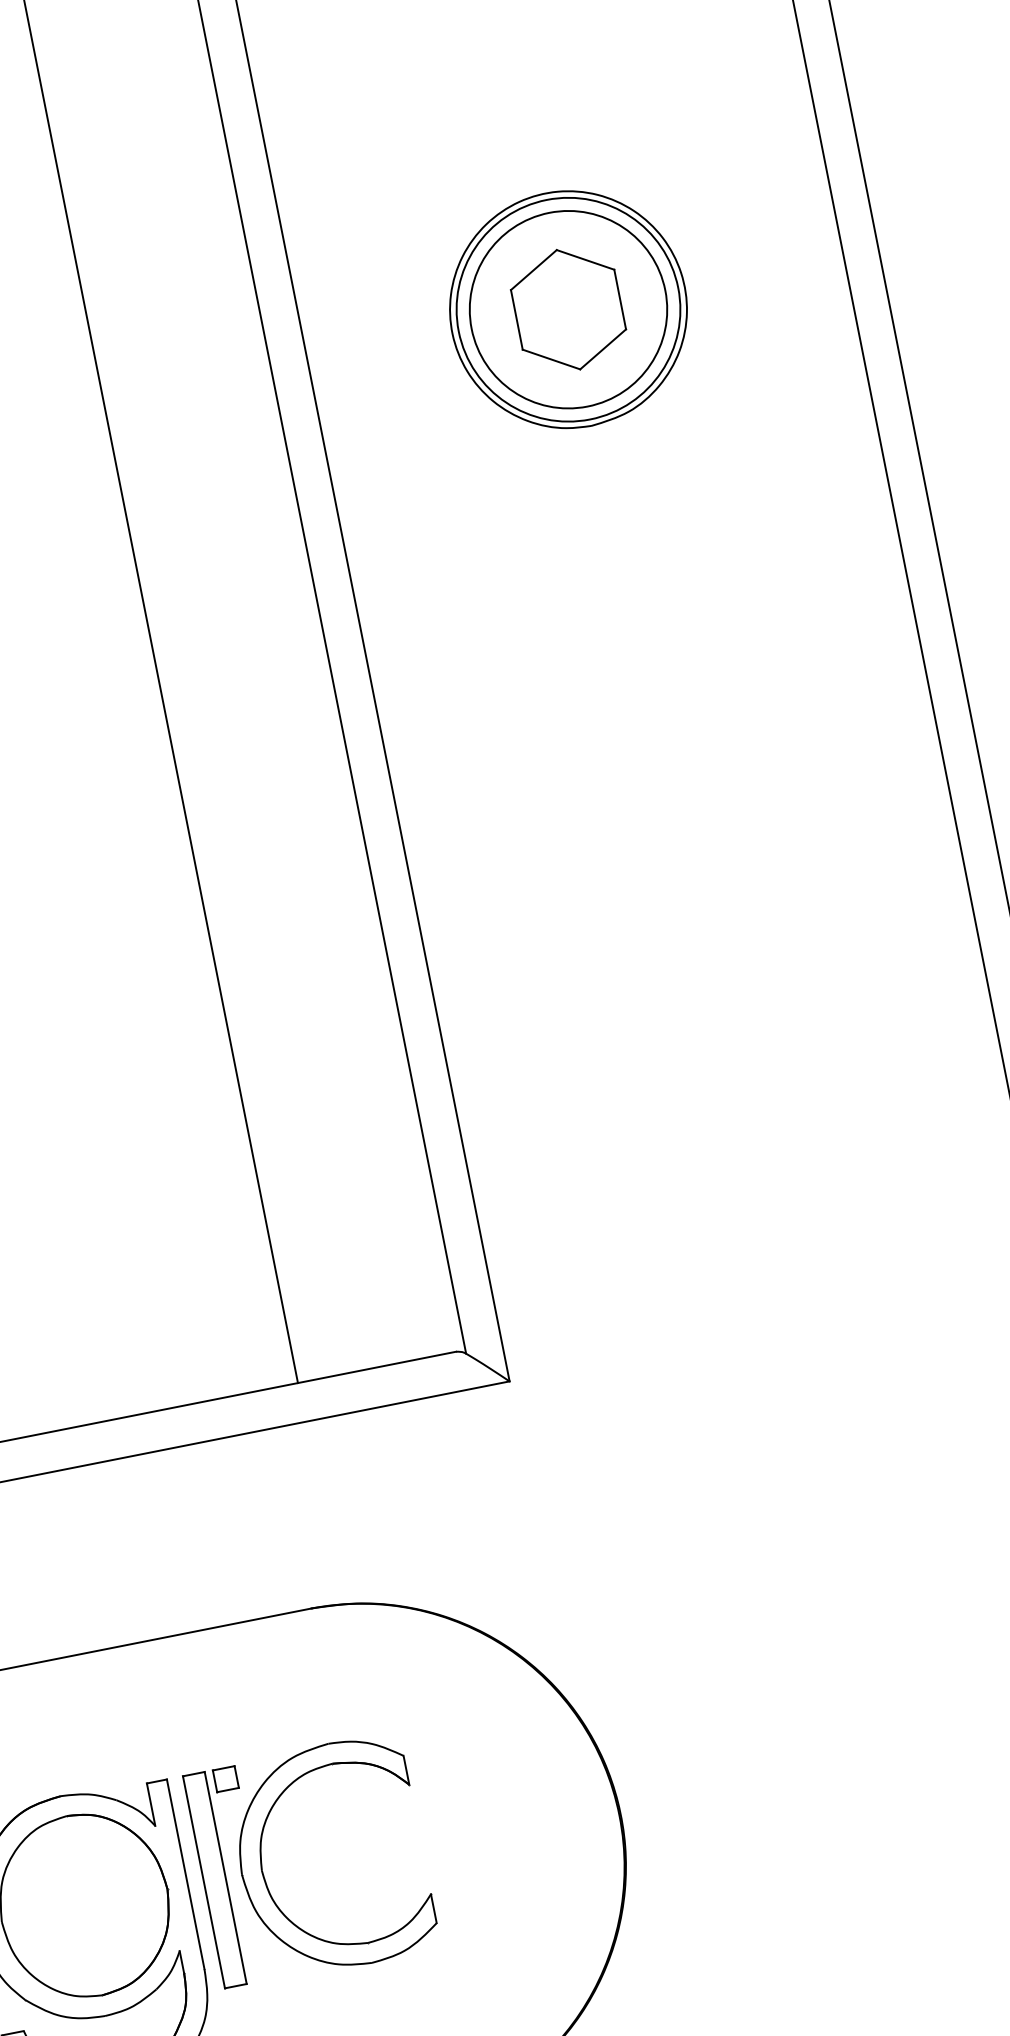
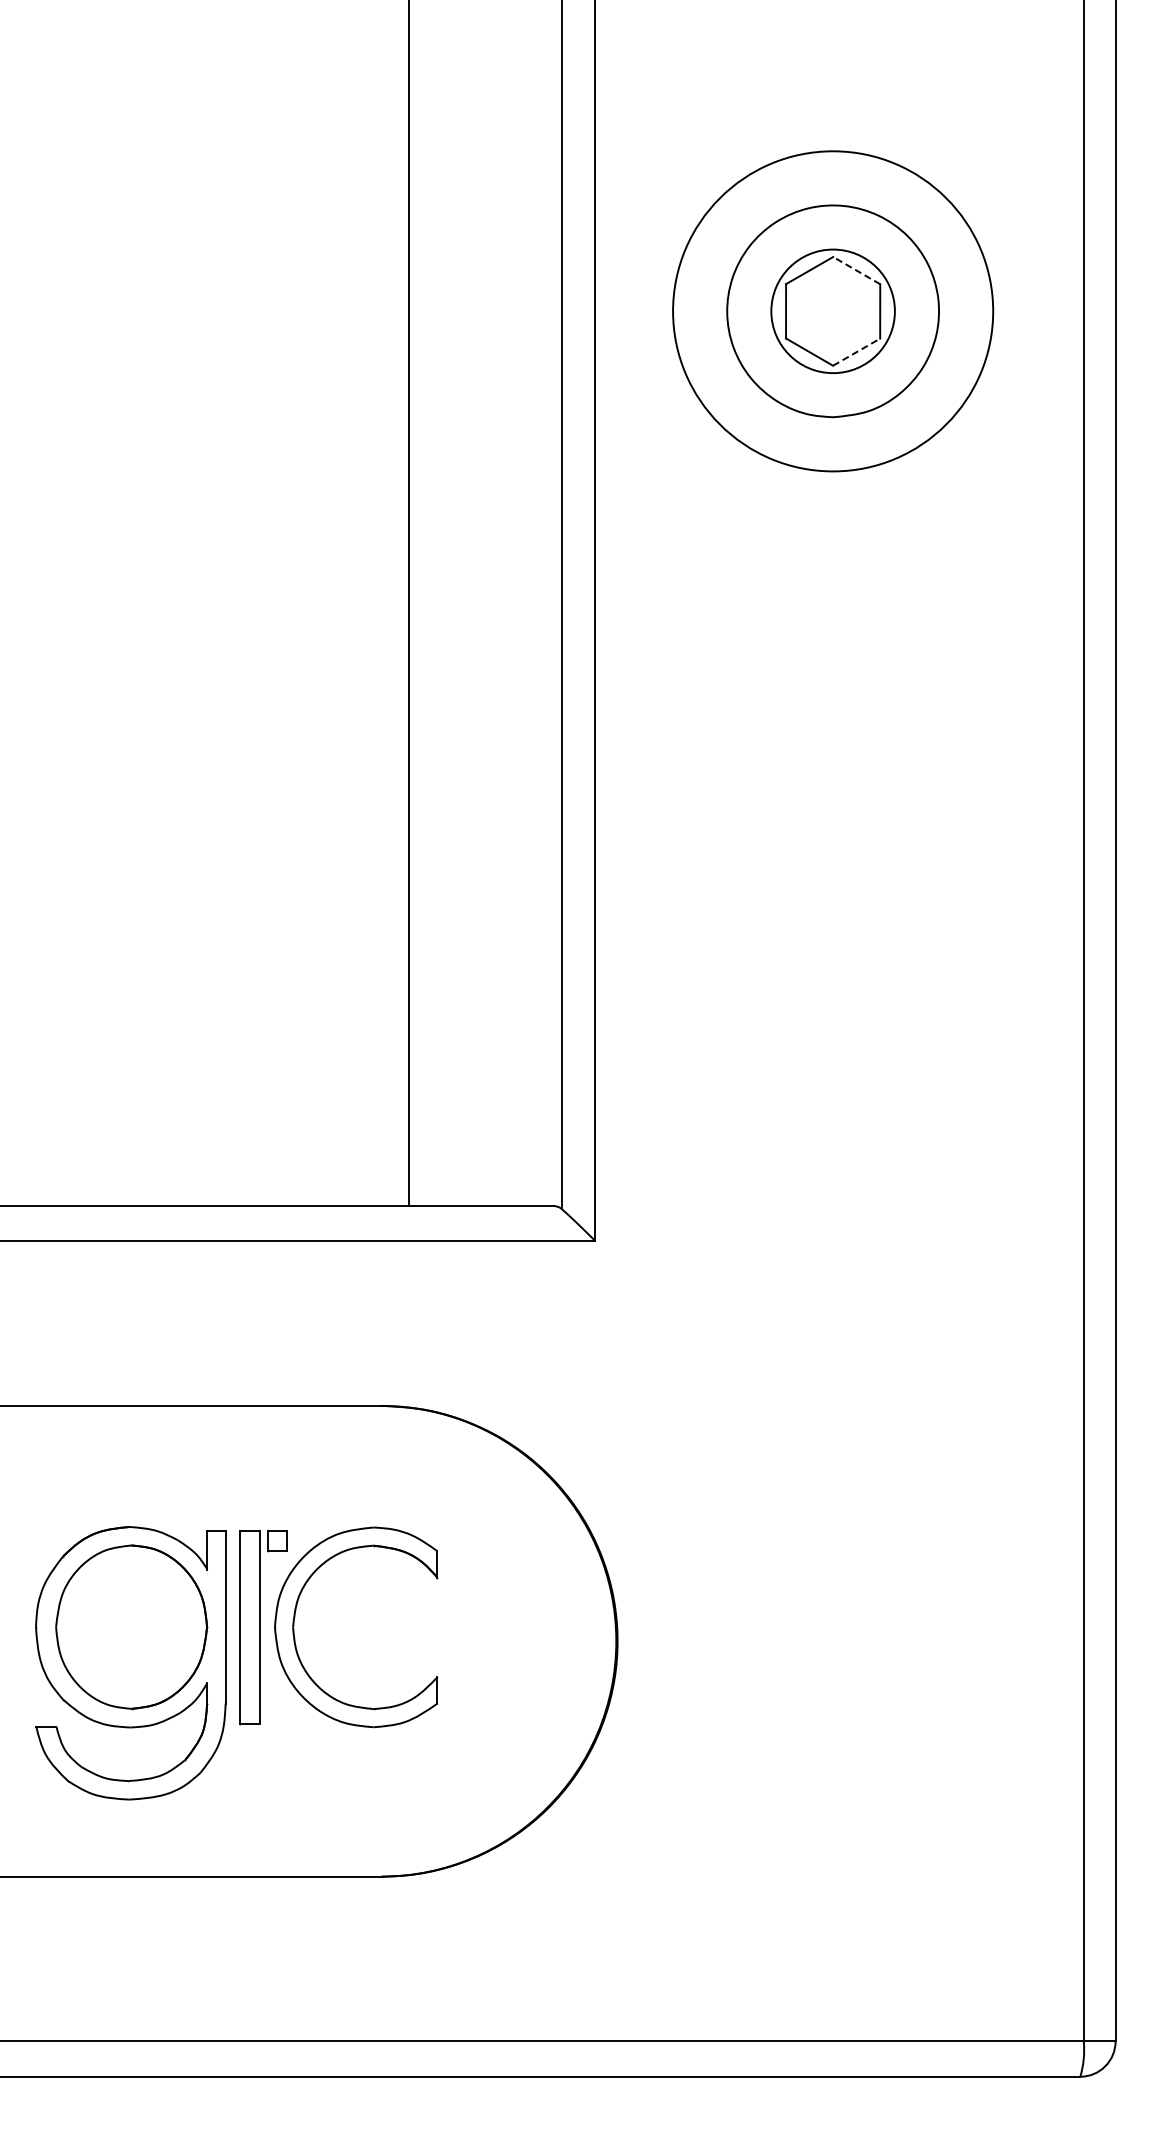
line: (585, 259) -> (856, 270), solid -> dashed
circle: (567, 309) -> (832, 311), size x0.7
circle: (568, 309) -> (833, 311), size x1.6
line: (603, 348) -> (857, 351), solid -> dashed

